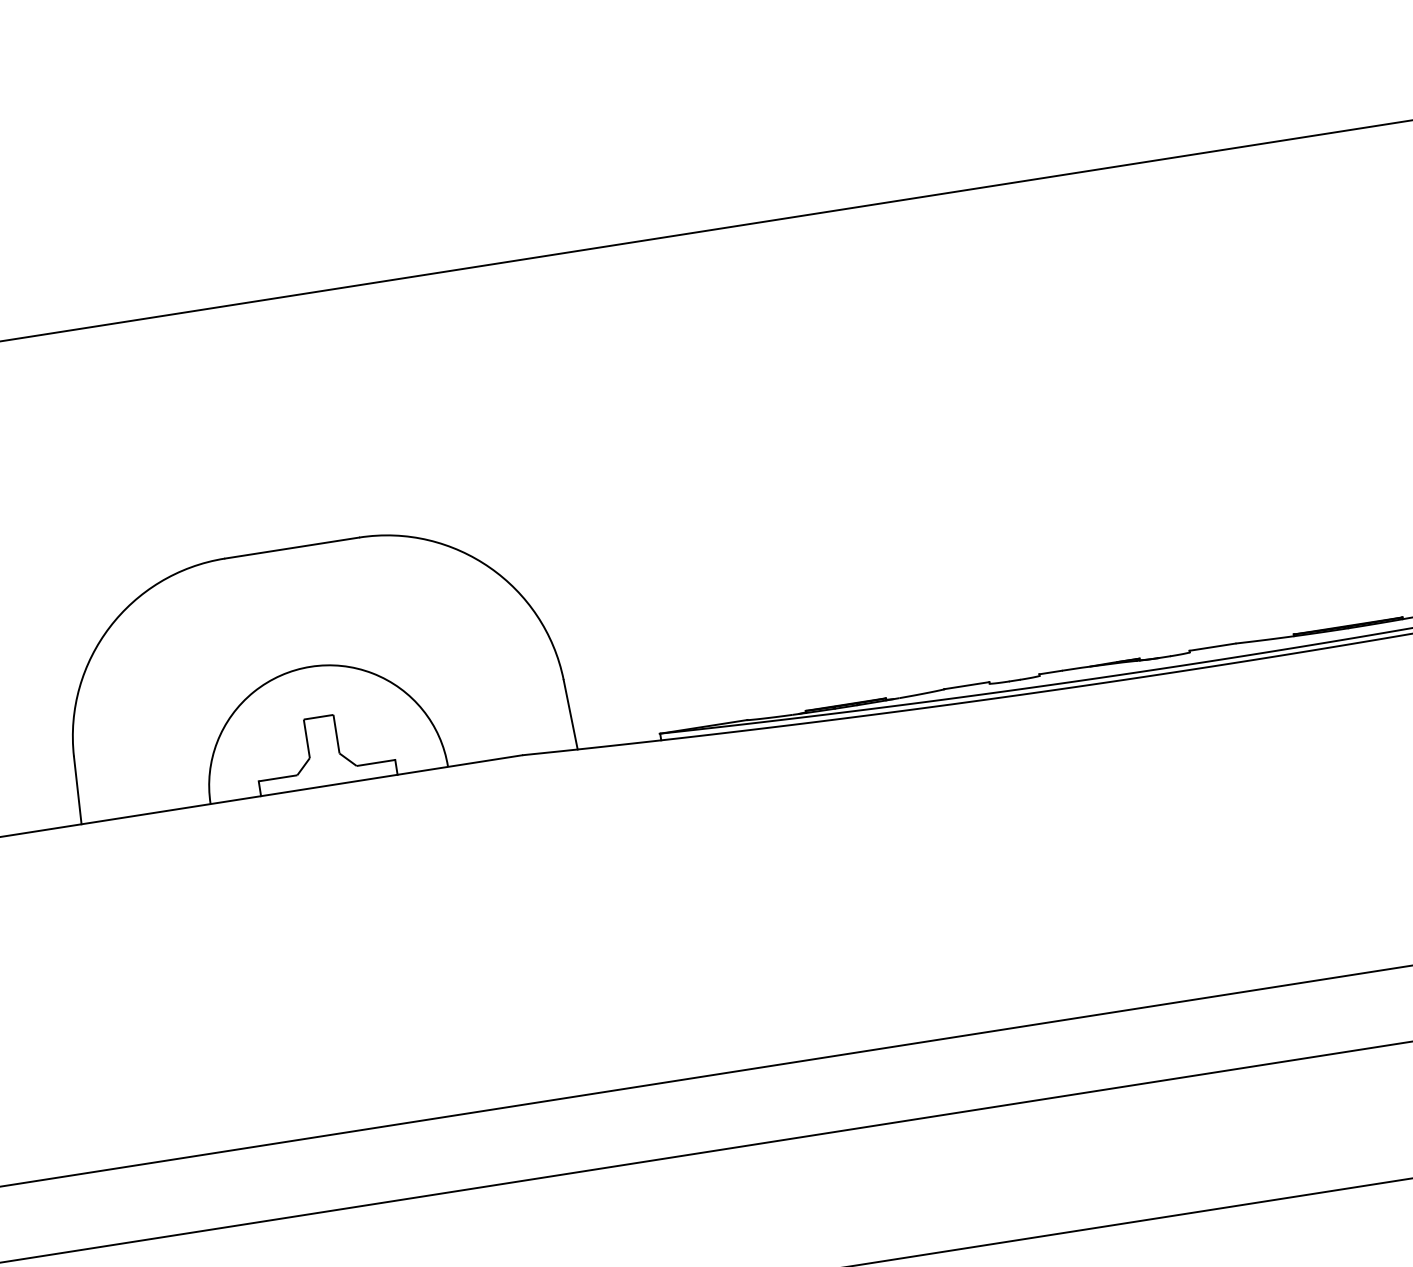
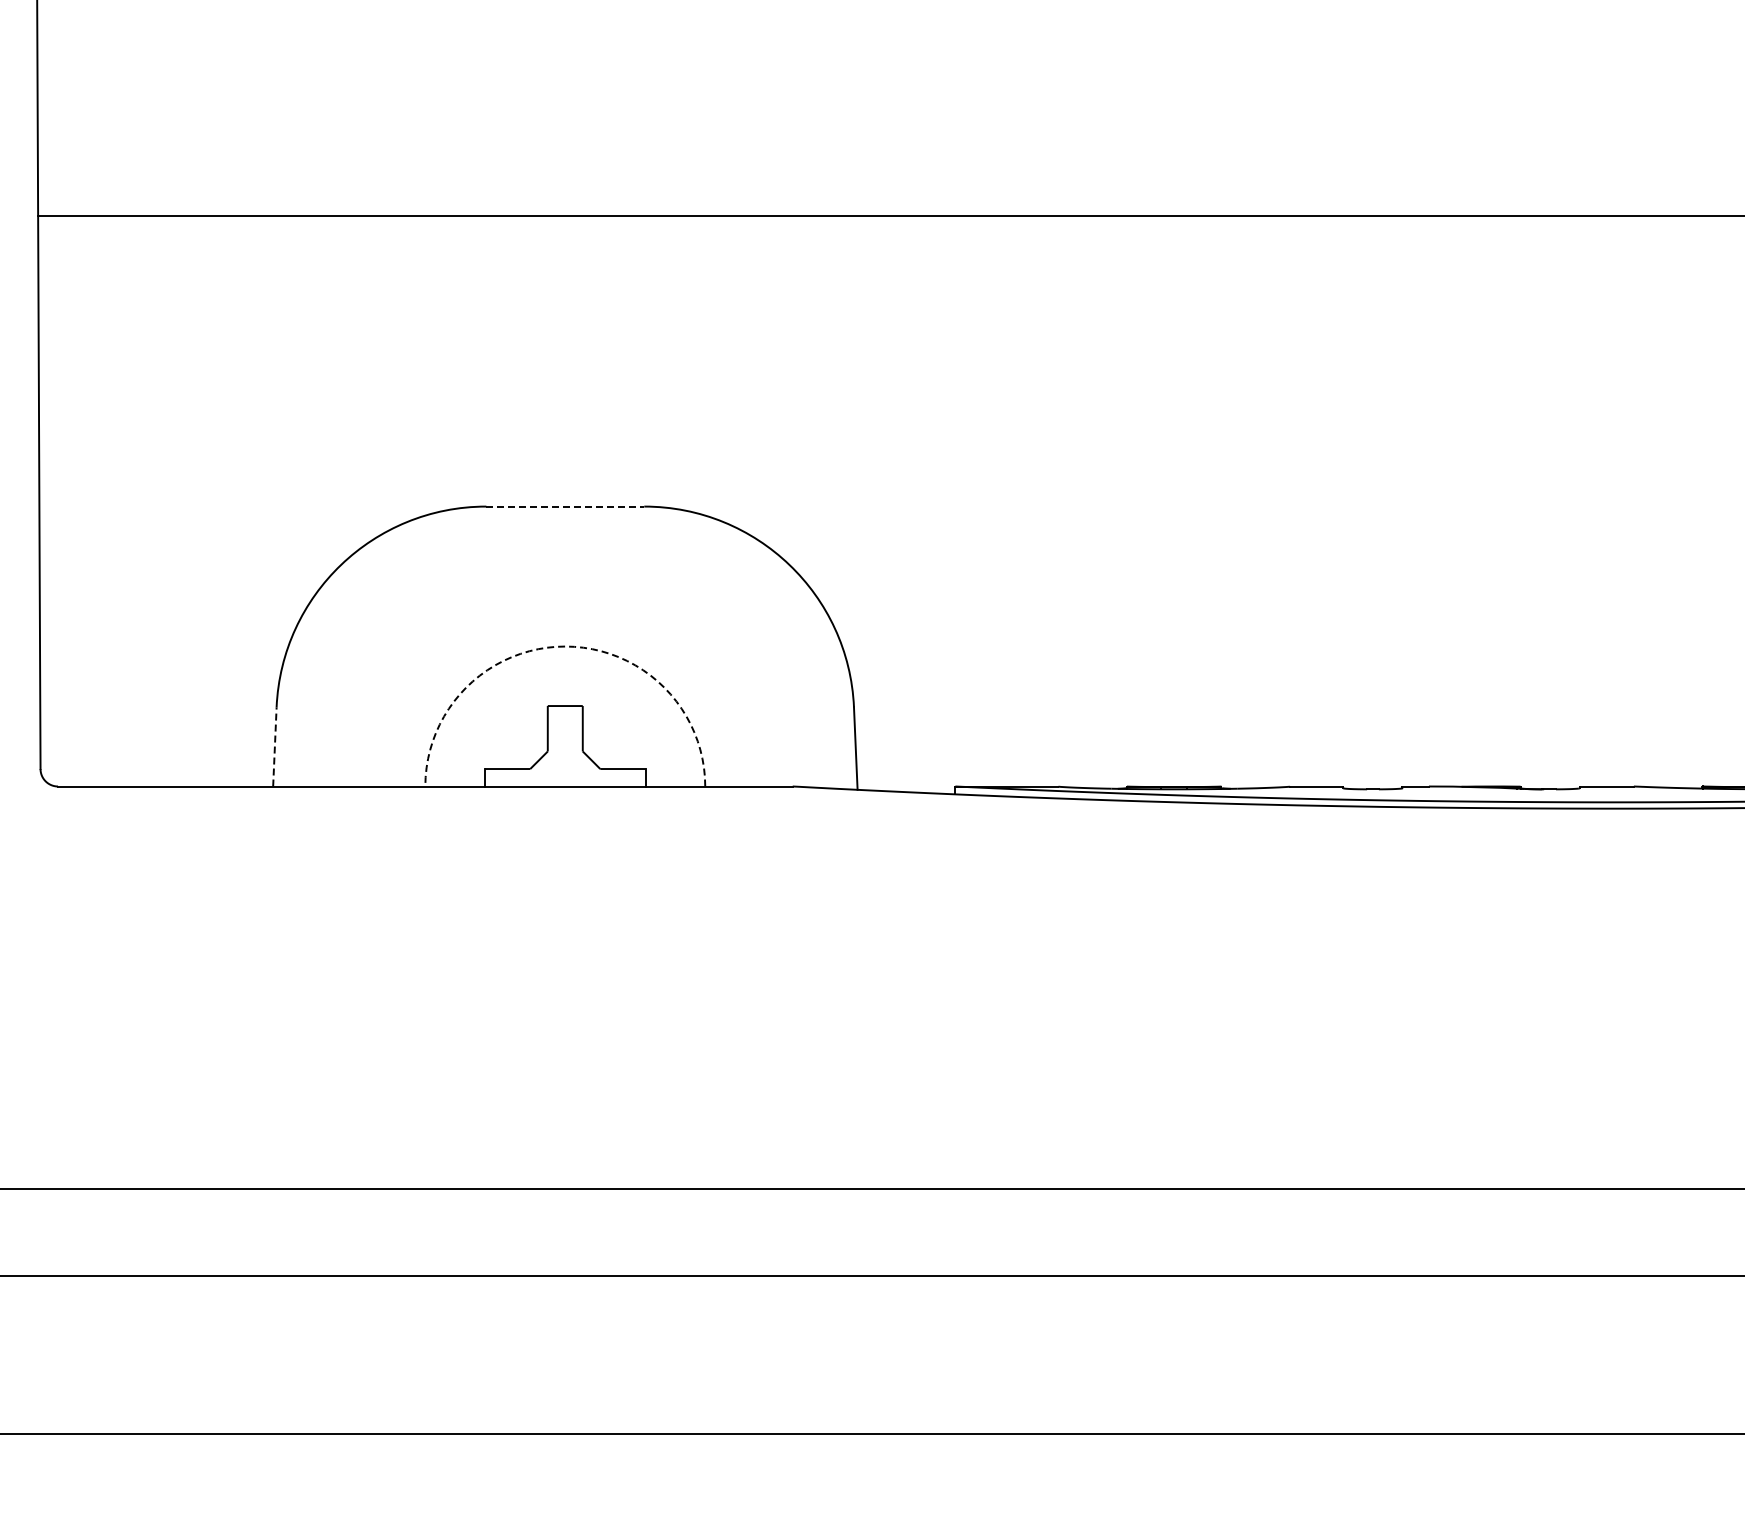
line: (292, 547) -> (565, 506), solid -> dashed
arc: (310, 666) -> (565, 646), solid -> dashed
line: (77, 790) -> (274, 746), solid -> dashed

